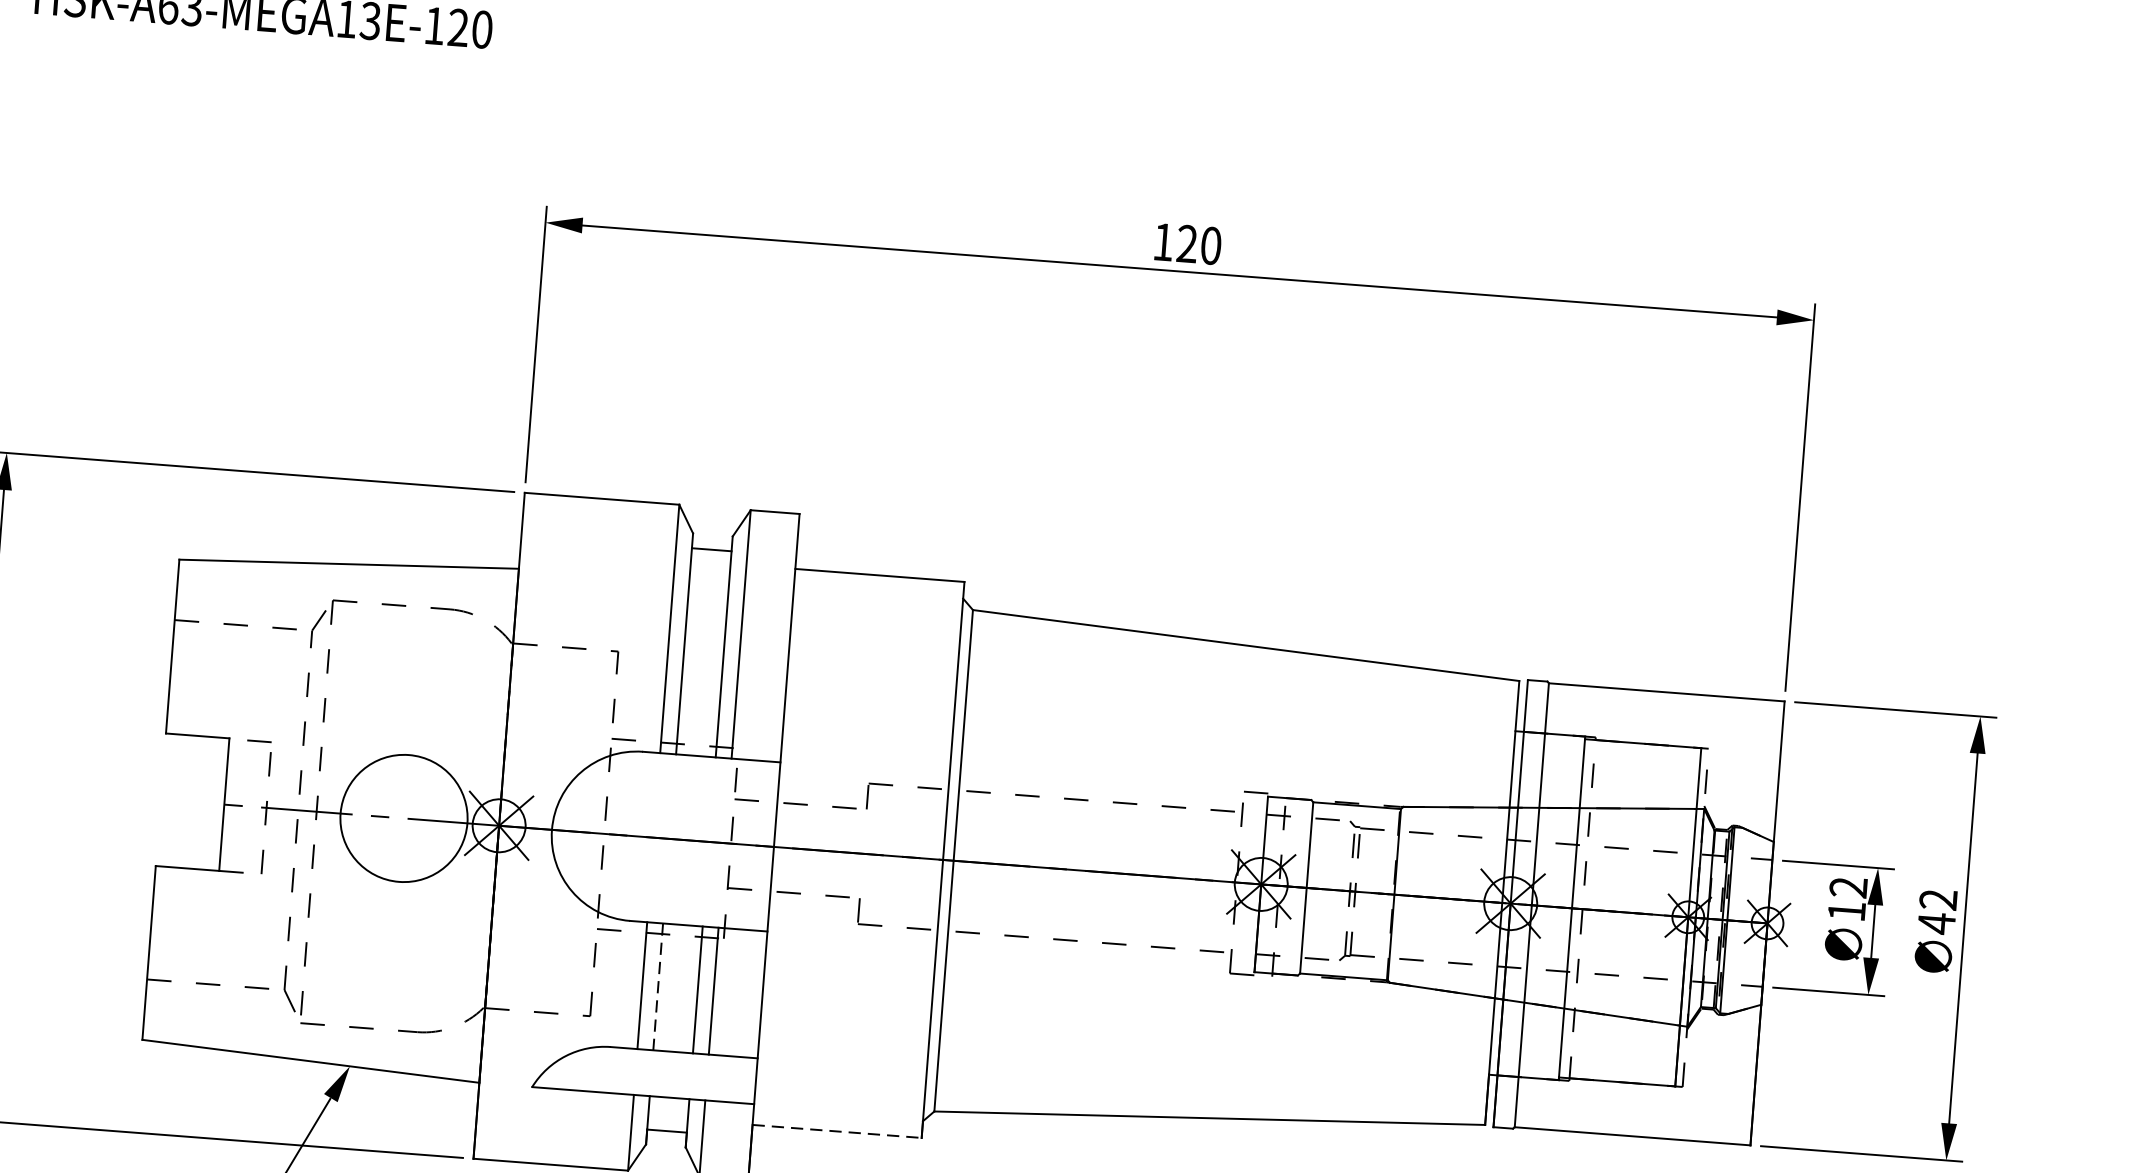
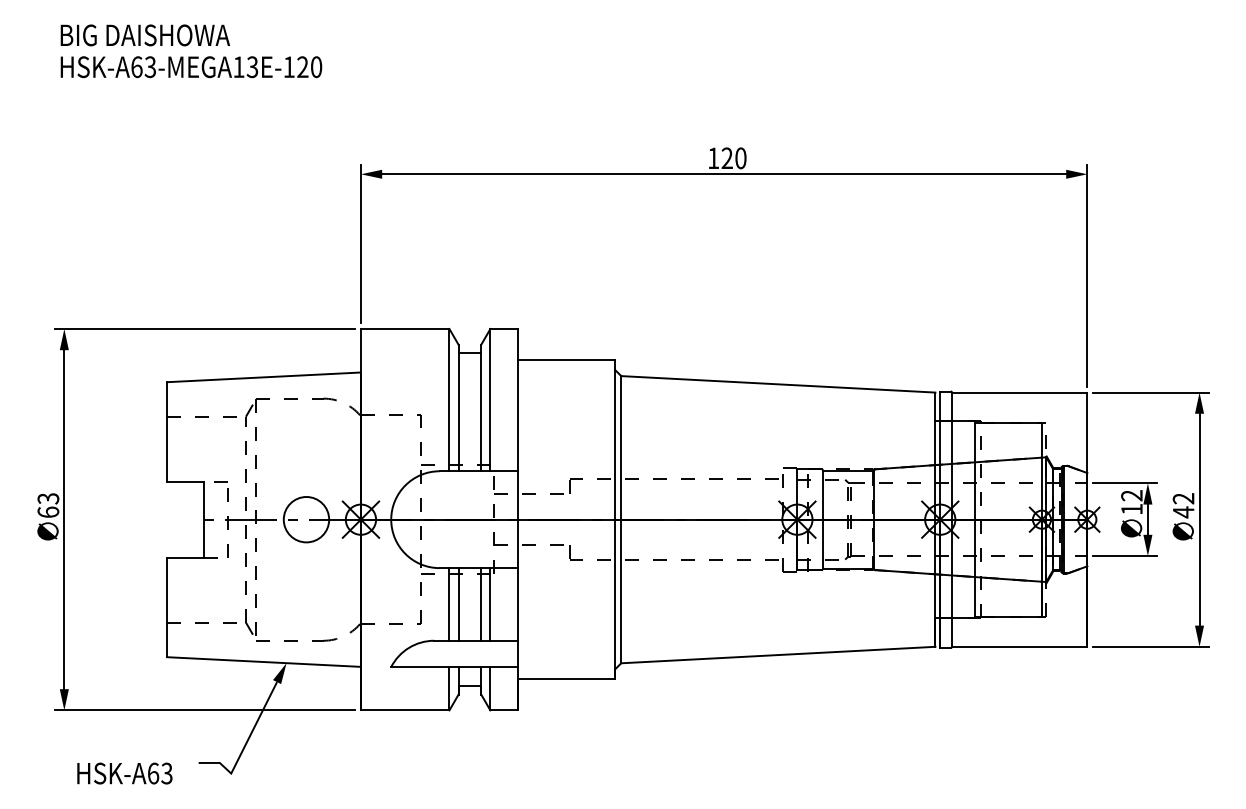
circle: (404, 818) -> (306, 519), size x0.62
line: (658, 986) -> (458, 604), dashed -> solid
line: (838, 1130) -> (567, 678), dashed -> solid

